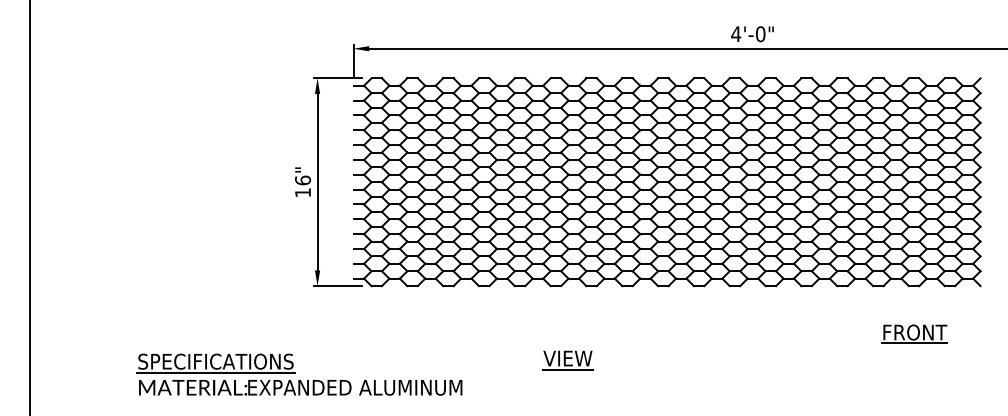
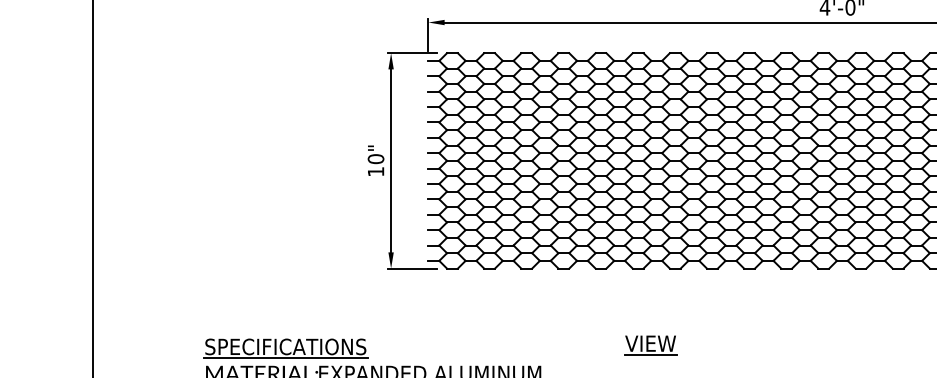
text: (302, 180) -> (375, 159), 16" -> 10"

